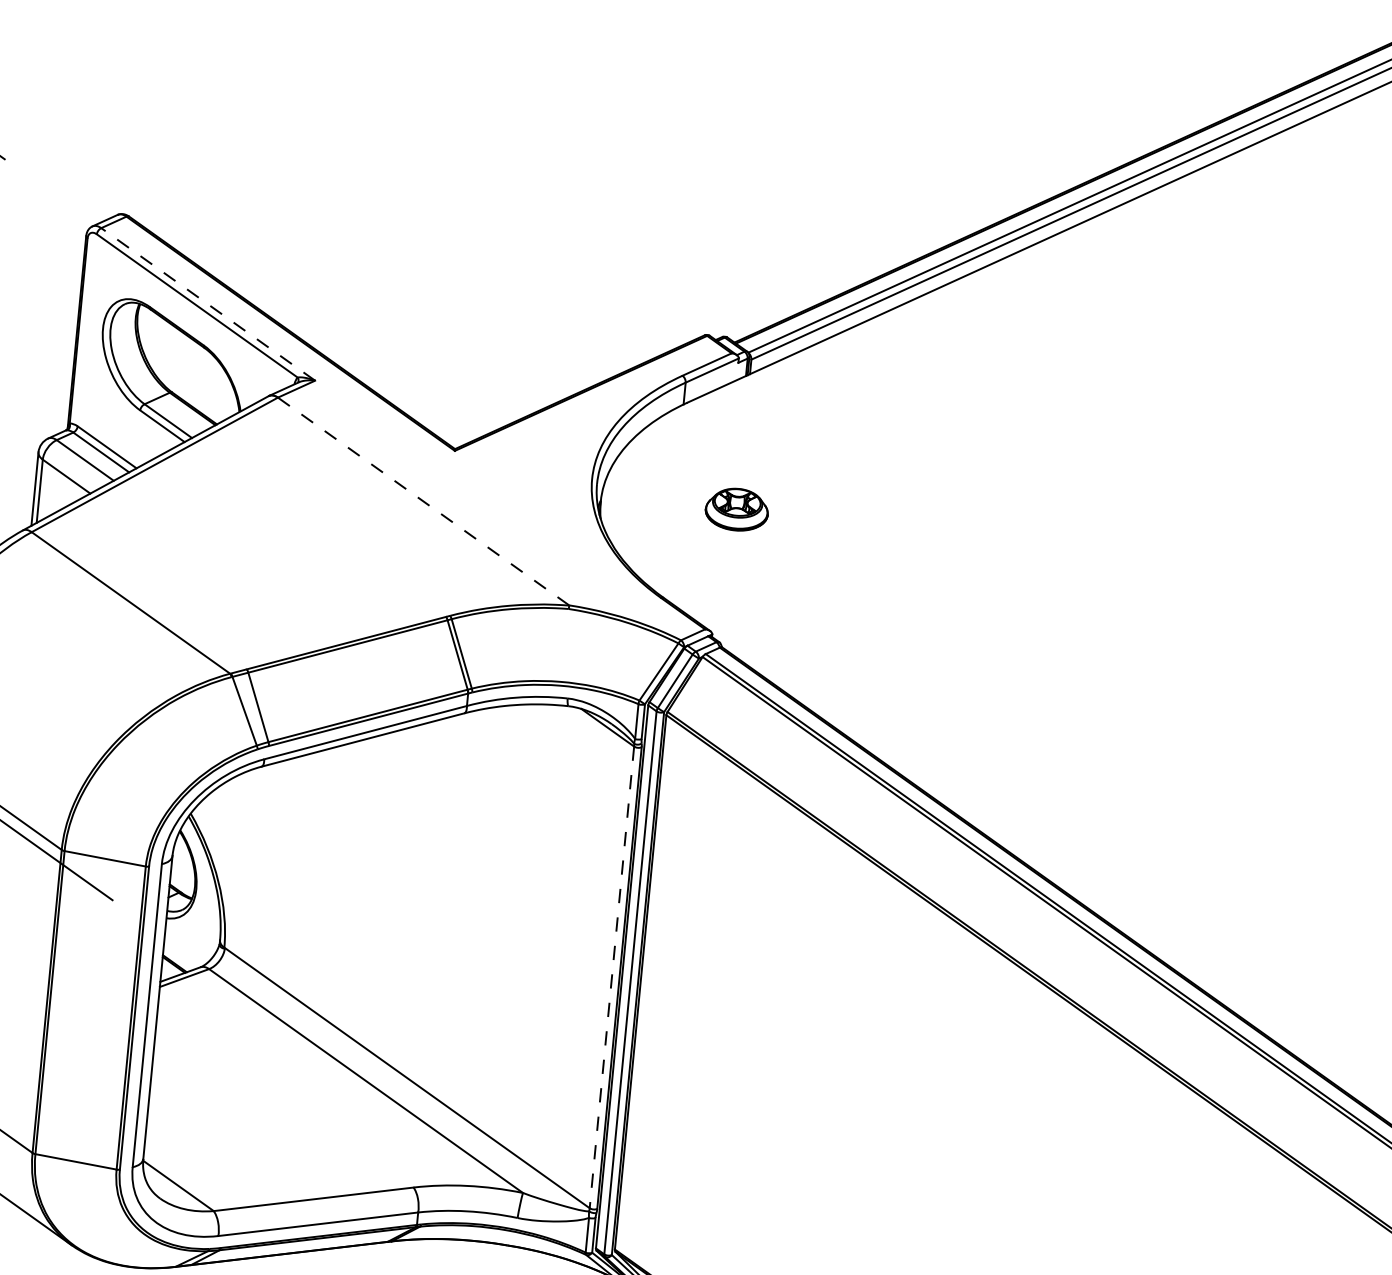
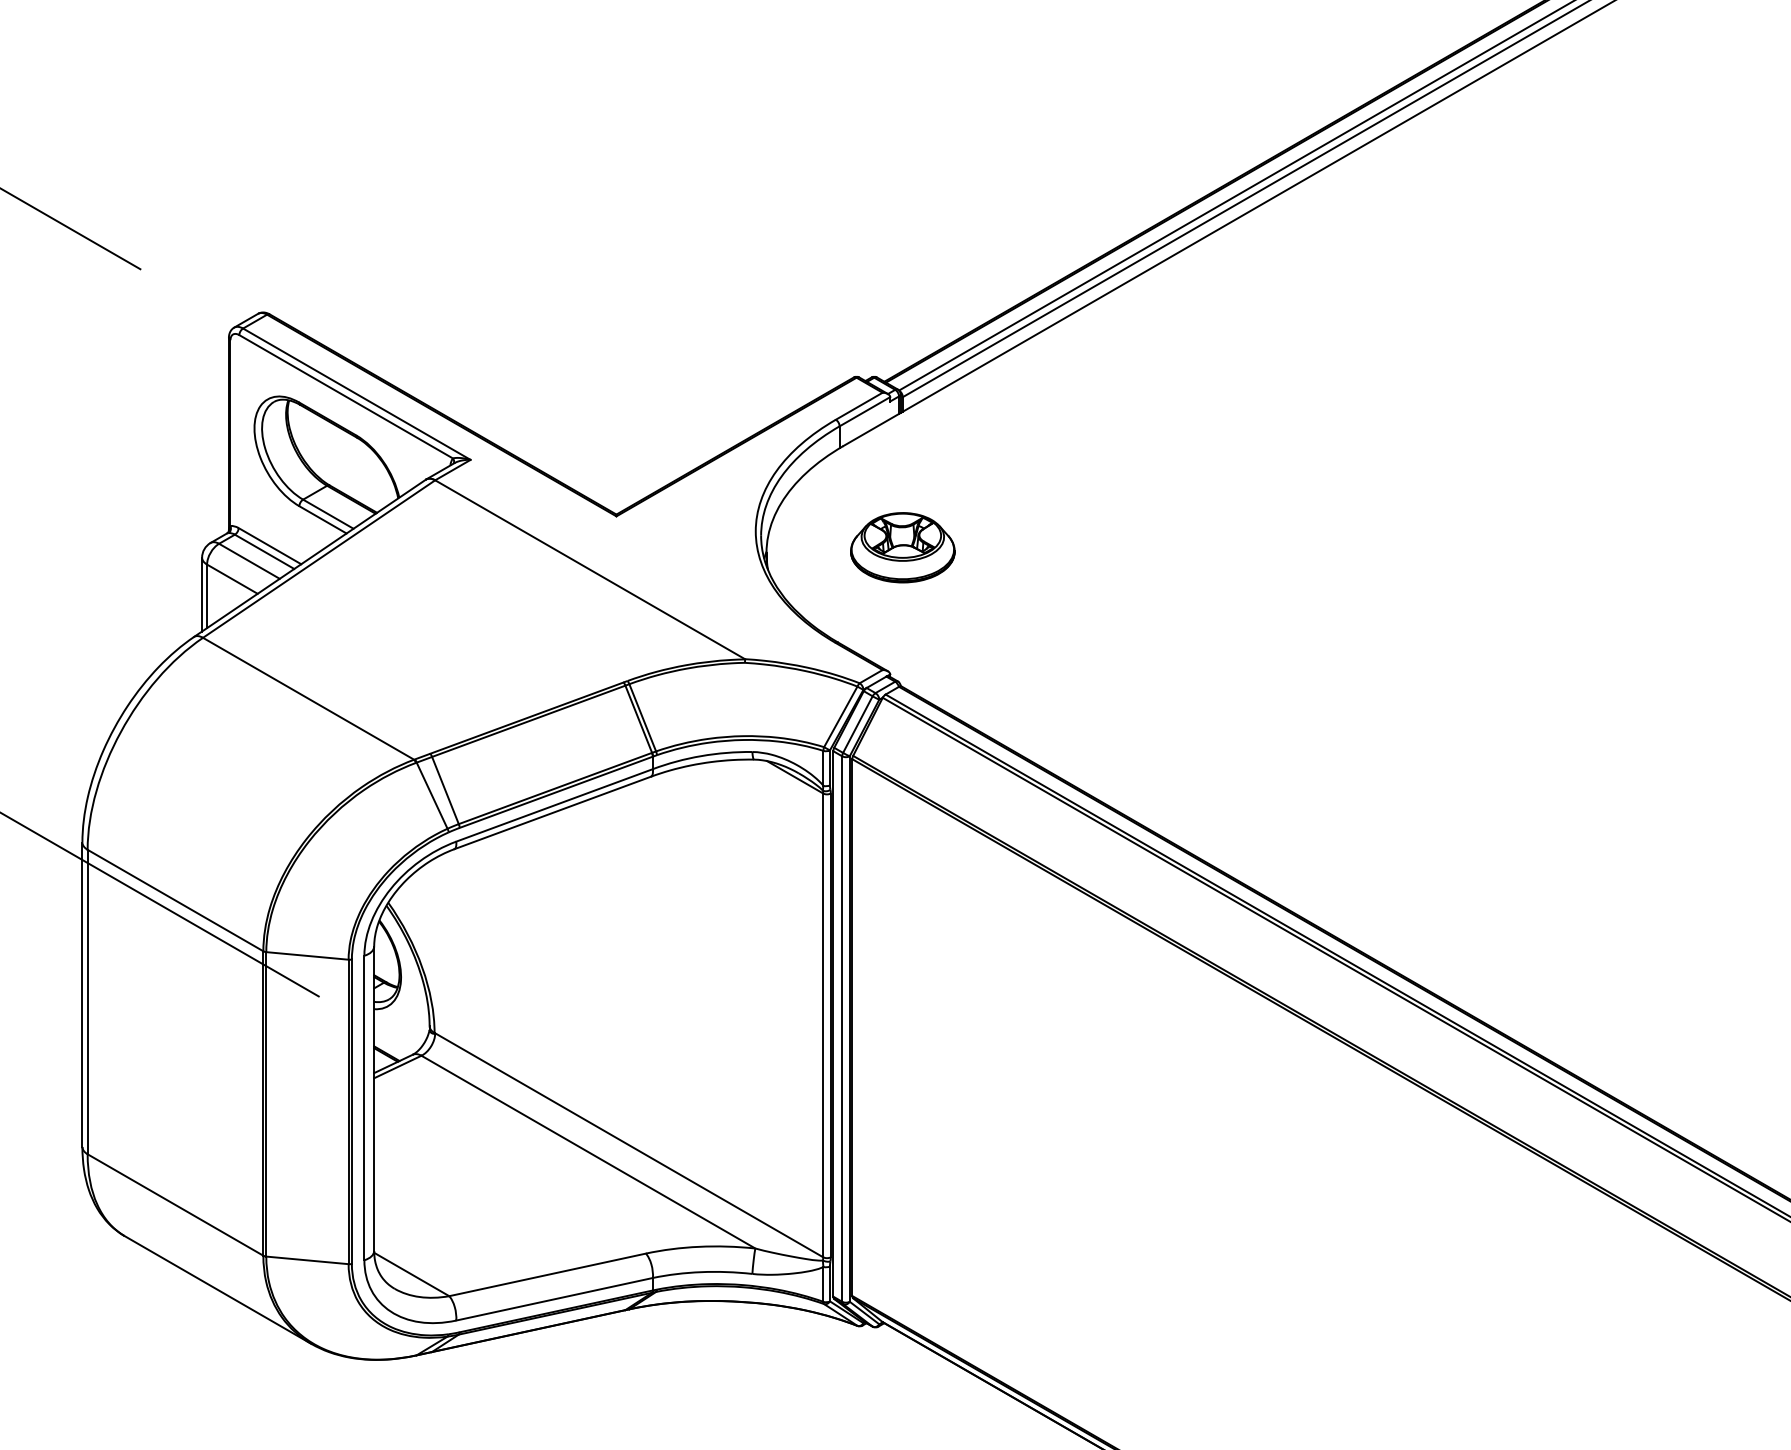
line: (207, 303) -> (356, 393), dashed -> solid
line: (423, 501) -> (590, 569), dashed -> solid
part: (736, 509) -> (902, 547), size x1.67
line: (612, 977) -> (823, 1025), dashed -> solid

